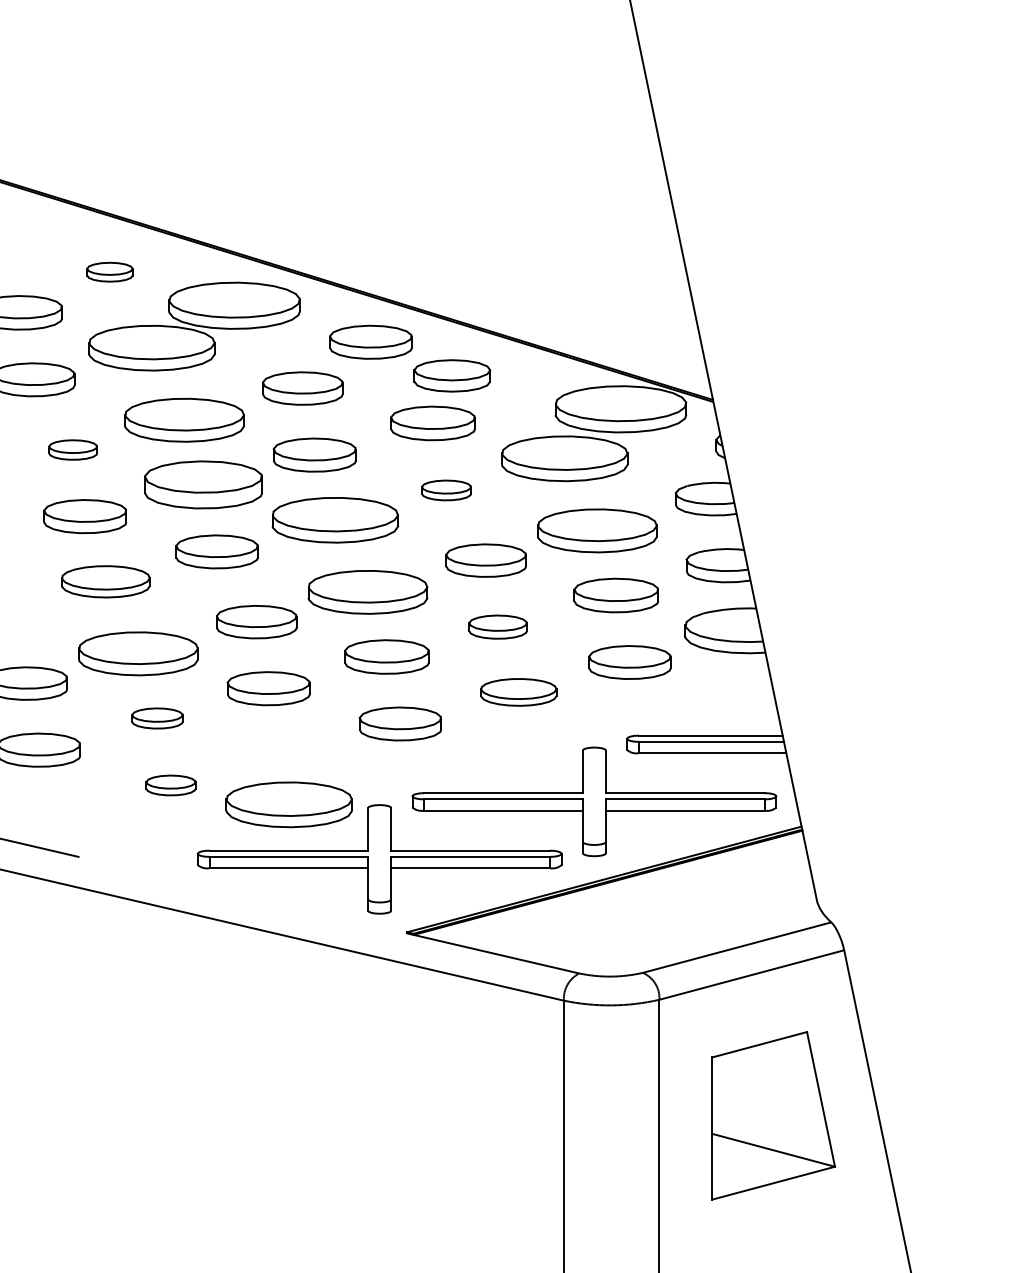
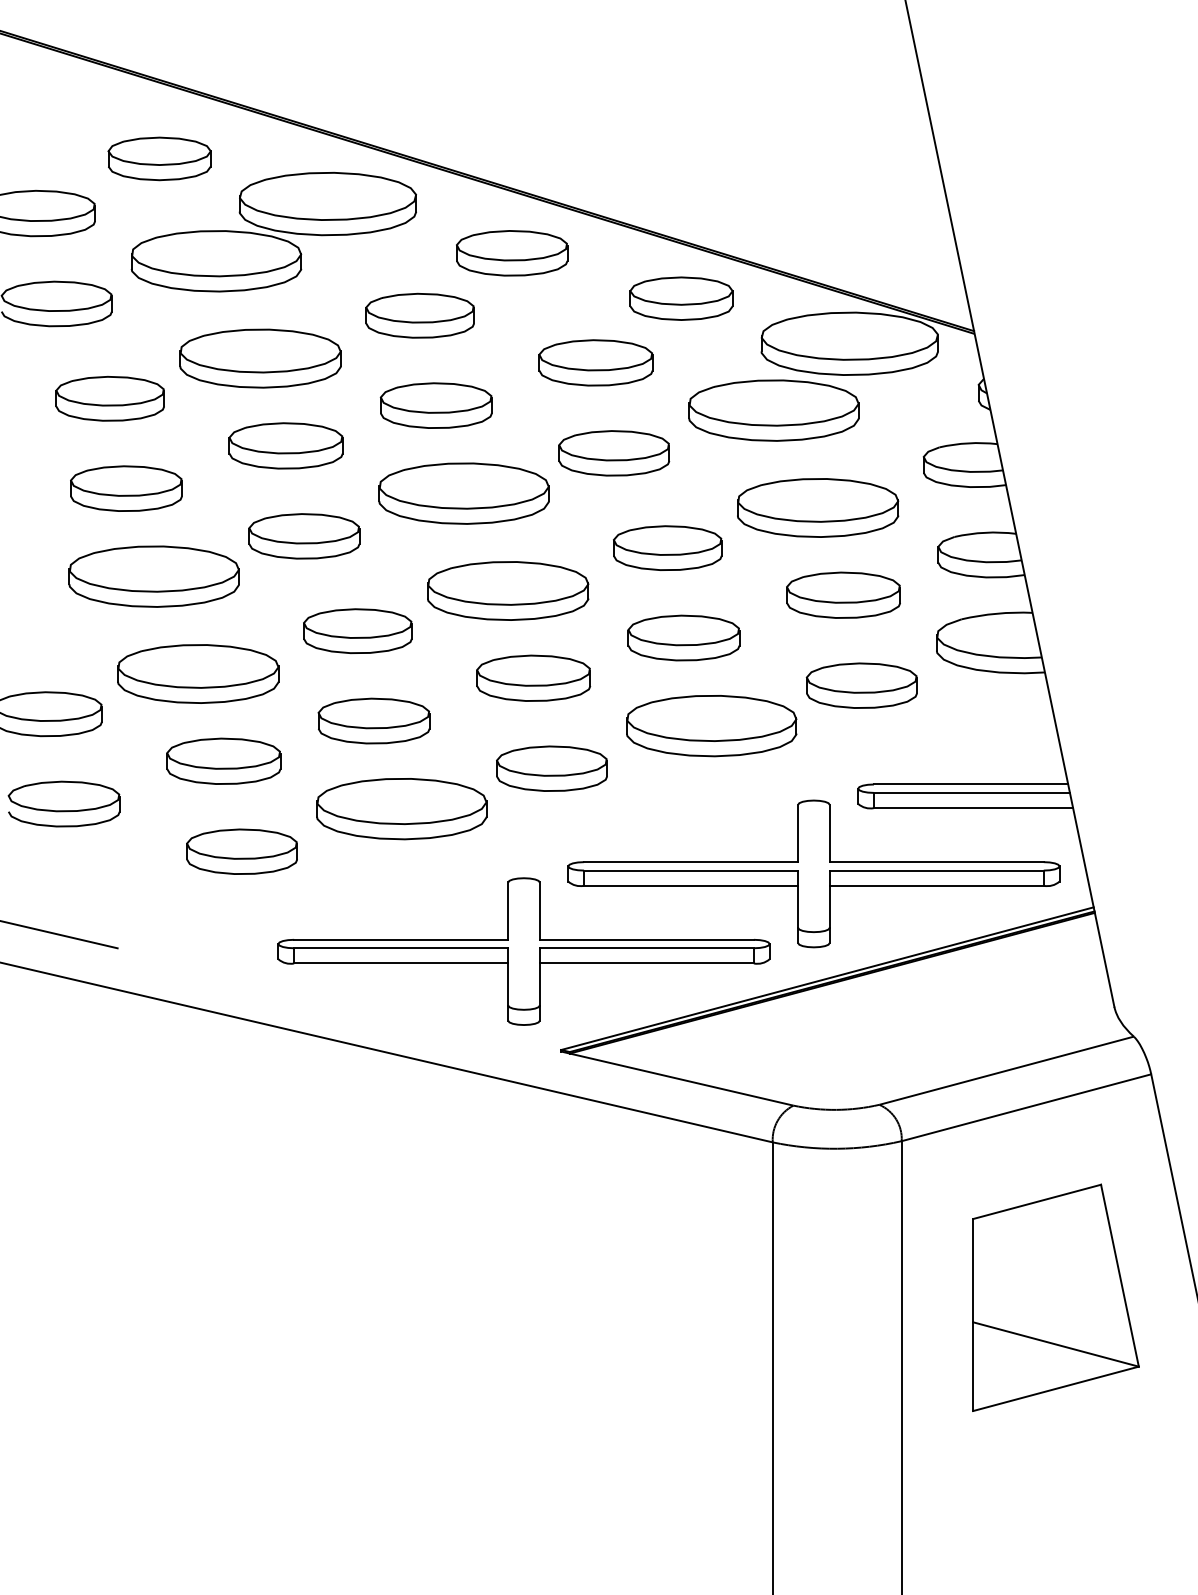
part: (109, 271) -> (159, 157), size x1.67
part: (452, 375) -> (681, 298), moved
part: (72, 449) -> (109, 398), size x1.67
part: (203, 484) -> (286, 445), size x0.71
part: (446, 490) -> (614, 453), size x1.67
part: (105, 581) -> (153, 576), size x1.43
part: (497, 626) -> (683, 637), size x1.43
part: (518, 692) -> (711, 726), size x1.67
part: (157, 718) -> (223, 761), size x1.67
part: (170, 785) -> (241, 851), size x1.67
part: (288, 804) -> (400, 808), moved

